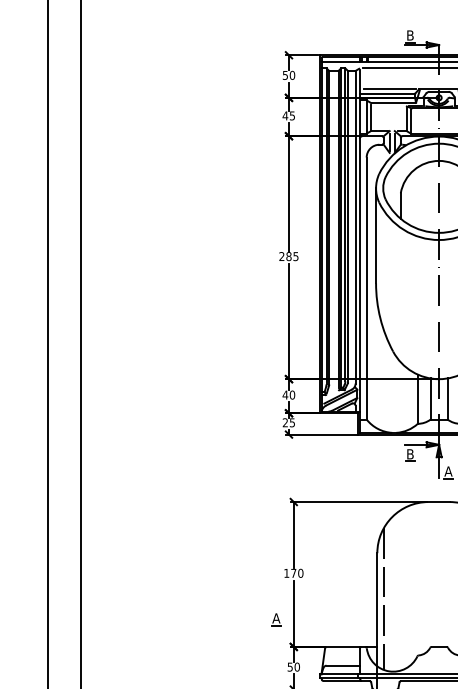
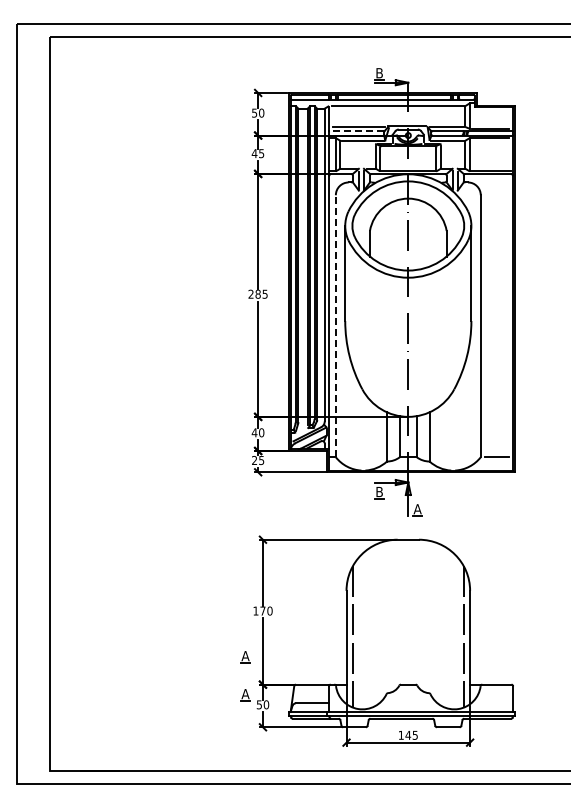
line: (387, 93) -> (356, 131), solid -> dashed
line: (366, 287) -> (335, 325), solid -> dashed
part: (276, 657) -> (245, 695), added

